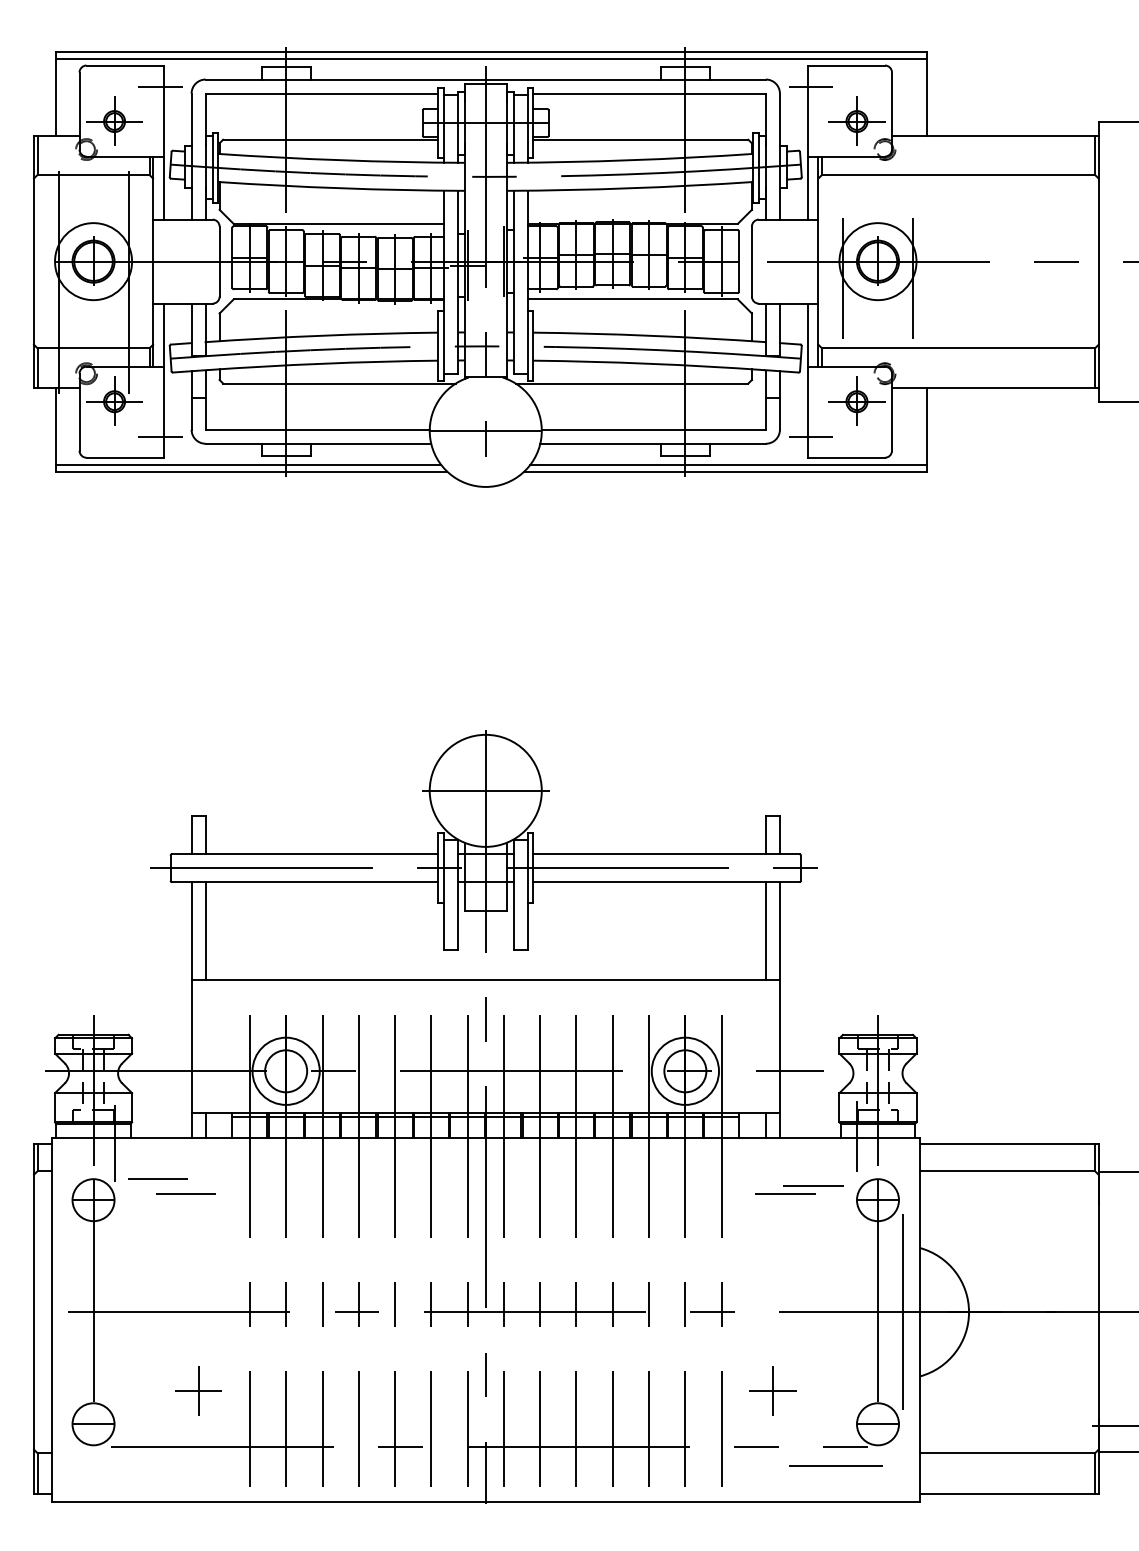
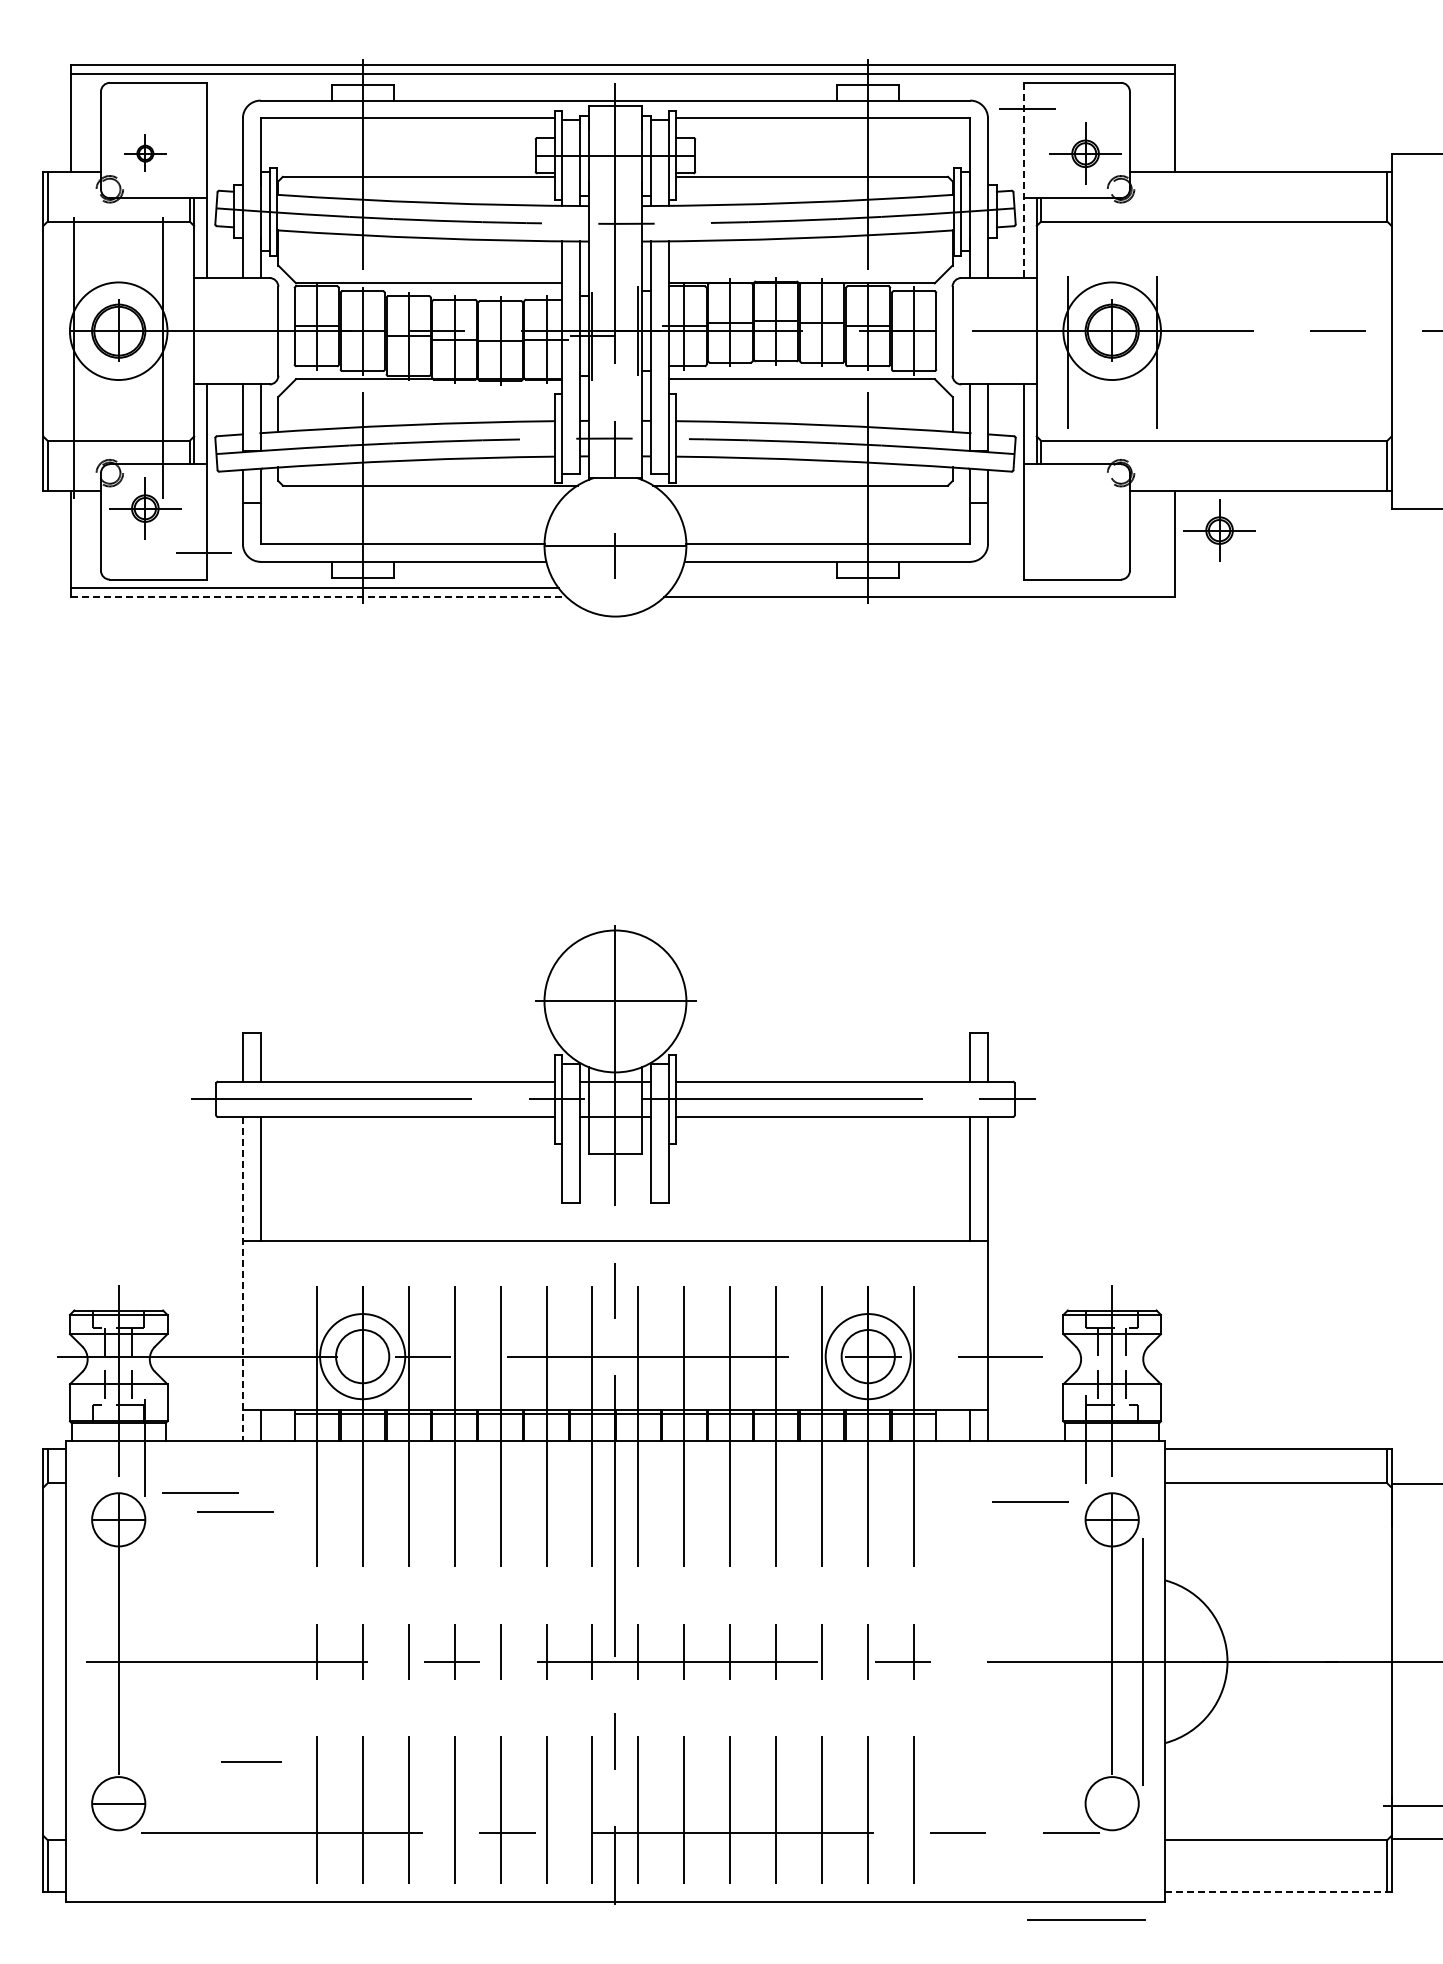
line: (160, 86) -> (203, 109), removed
part: (114, 121) -> (145, 153), size x0.6
line: (807, 142) -> (1023, 180), solid -> dashed
part: (856, 401) -> (1219, 530), moved
line: (811, 436) -> (1027, 552), removed
line: (728, 464) -> (923, 588), removed
line: (252, 471) -> (319, 597), solid -> dashed
line: (191, 1010) -> (242, 1279), solid -> dashed
line: (785, 1193) -> (994, 1511), removed
line: (198, 1390) -> (251, 1761), removed
part: (773, 1390) -> (979, 1761), removed
line: (877, 1424) -> (1111, 1803), removed
line: (836, 1466) -> (1086, 1919), moved
line: (1010, 1494) -> (1279, 1892), solid -> dashed

